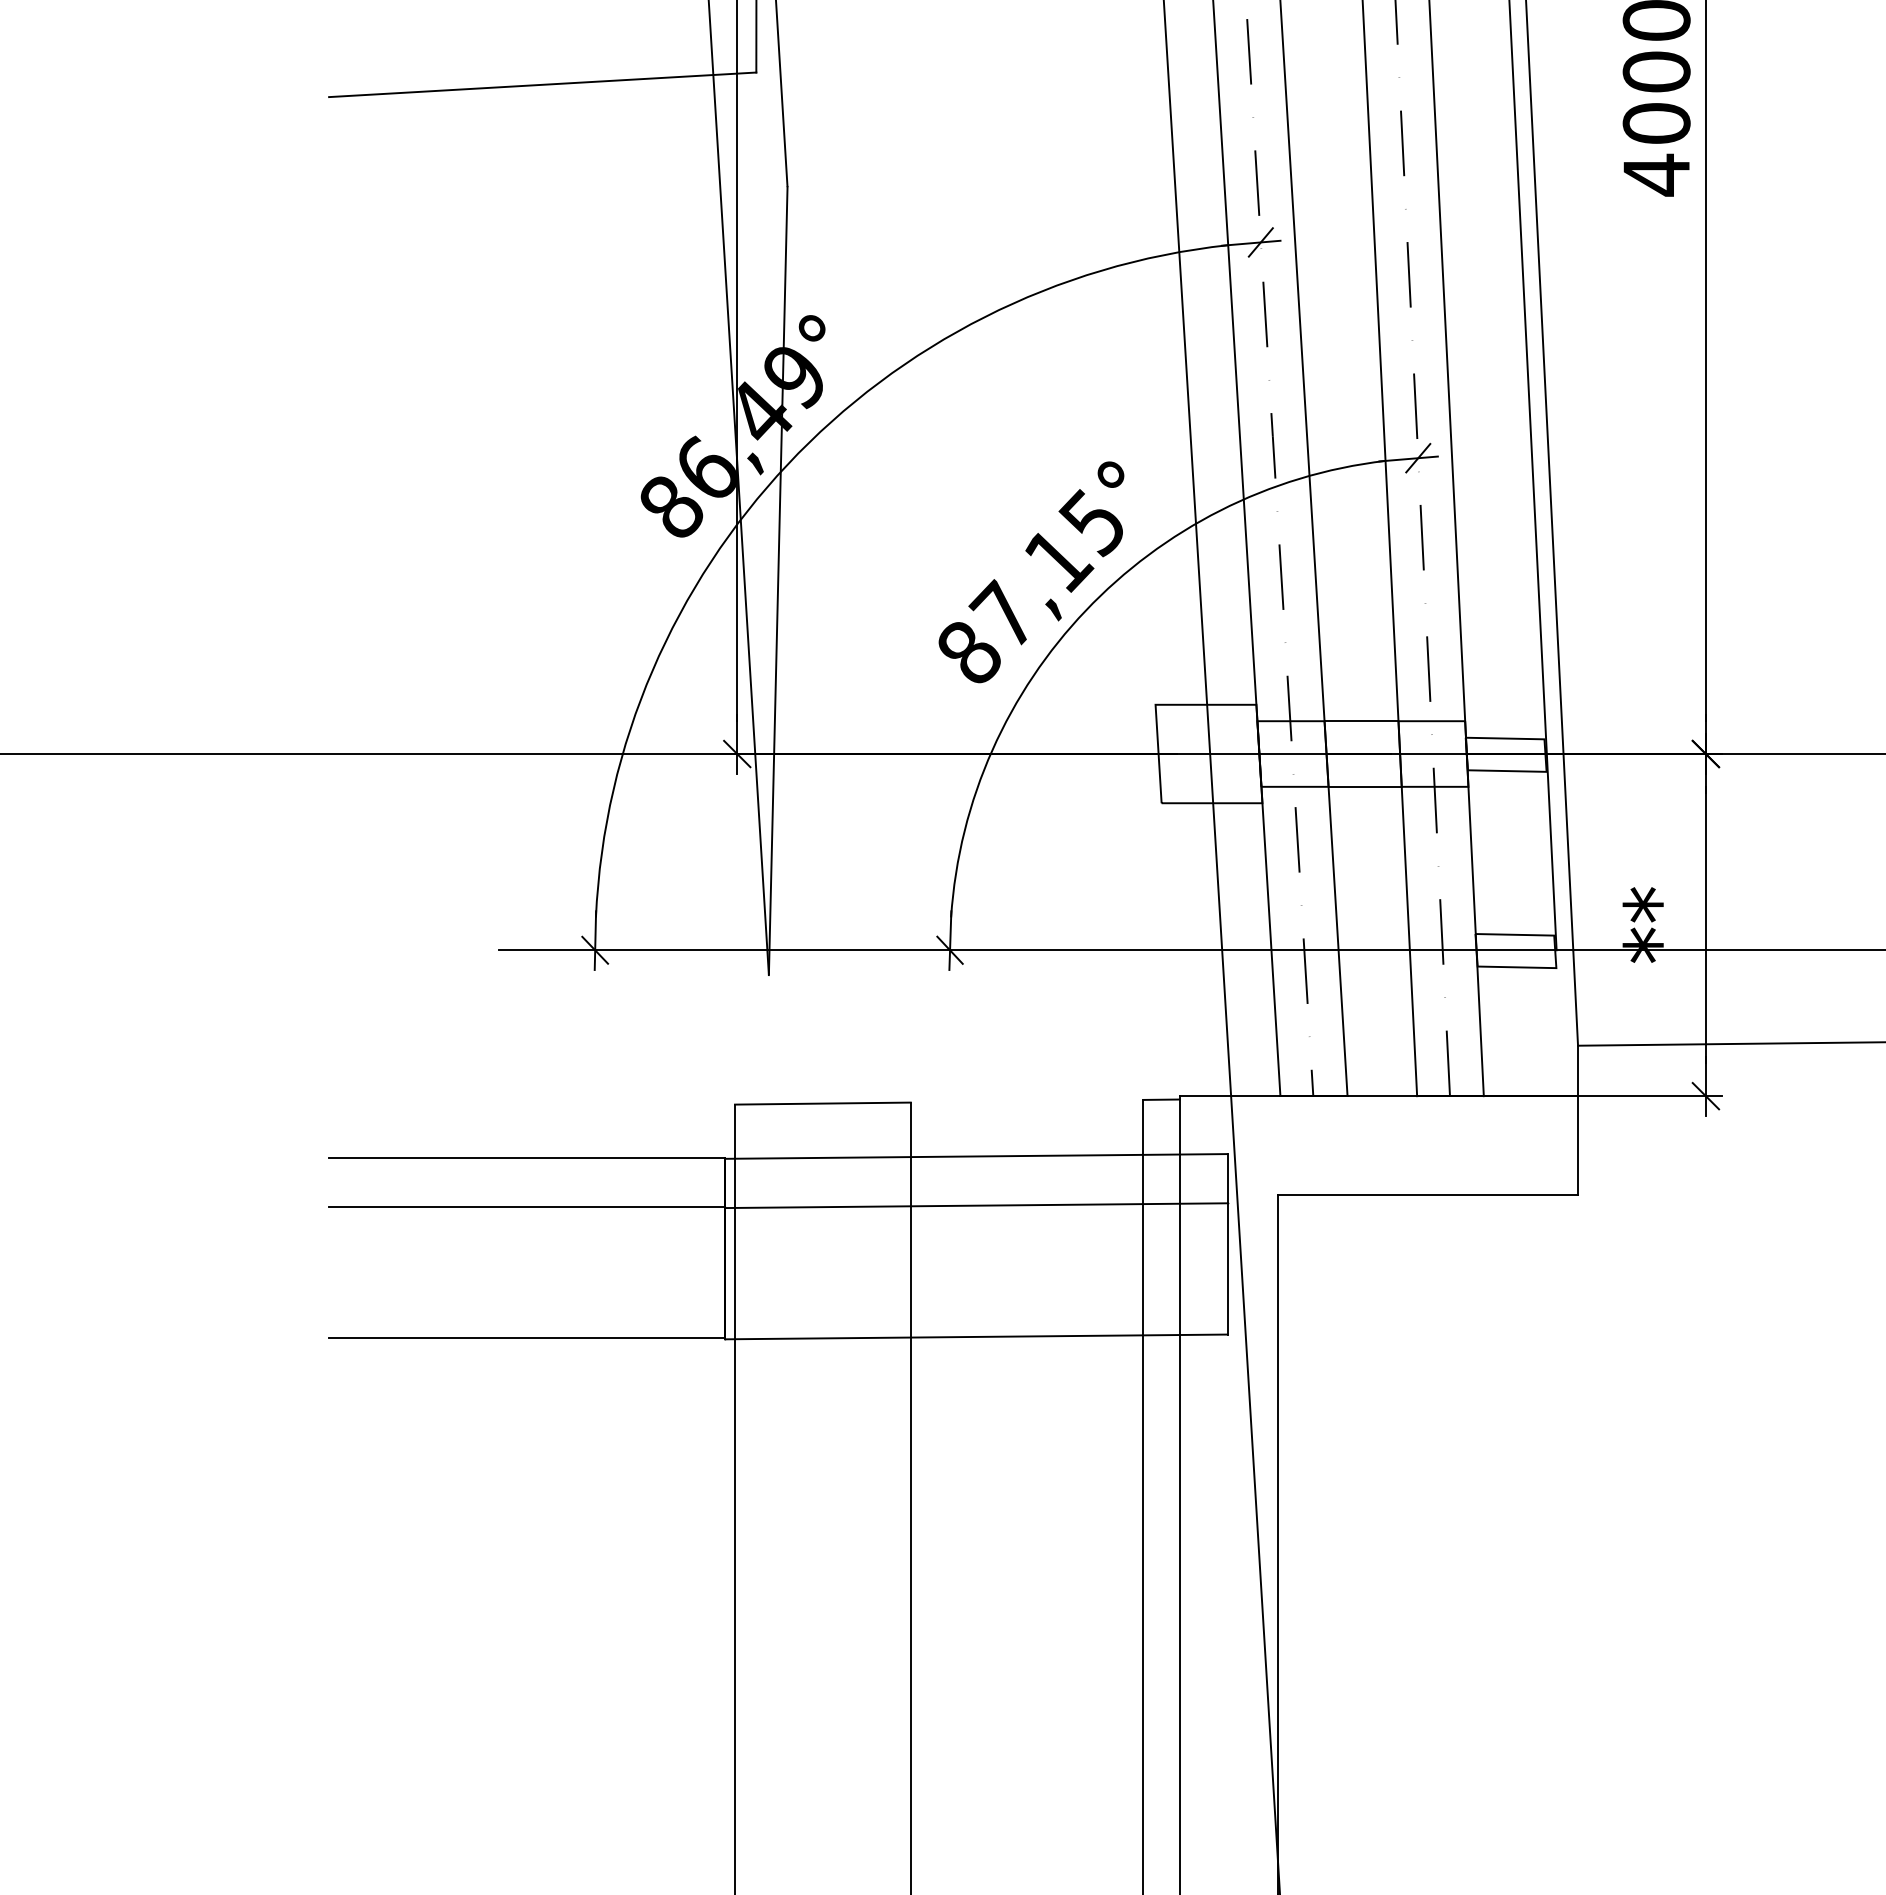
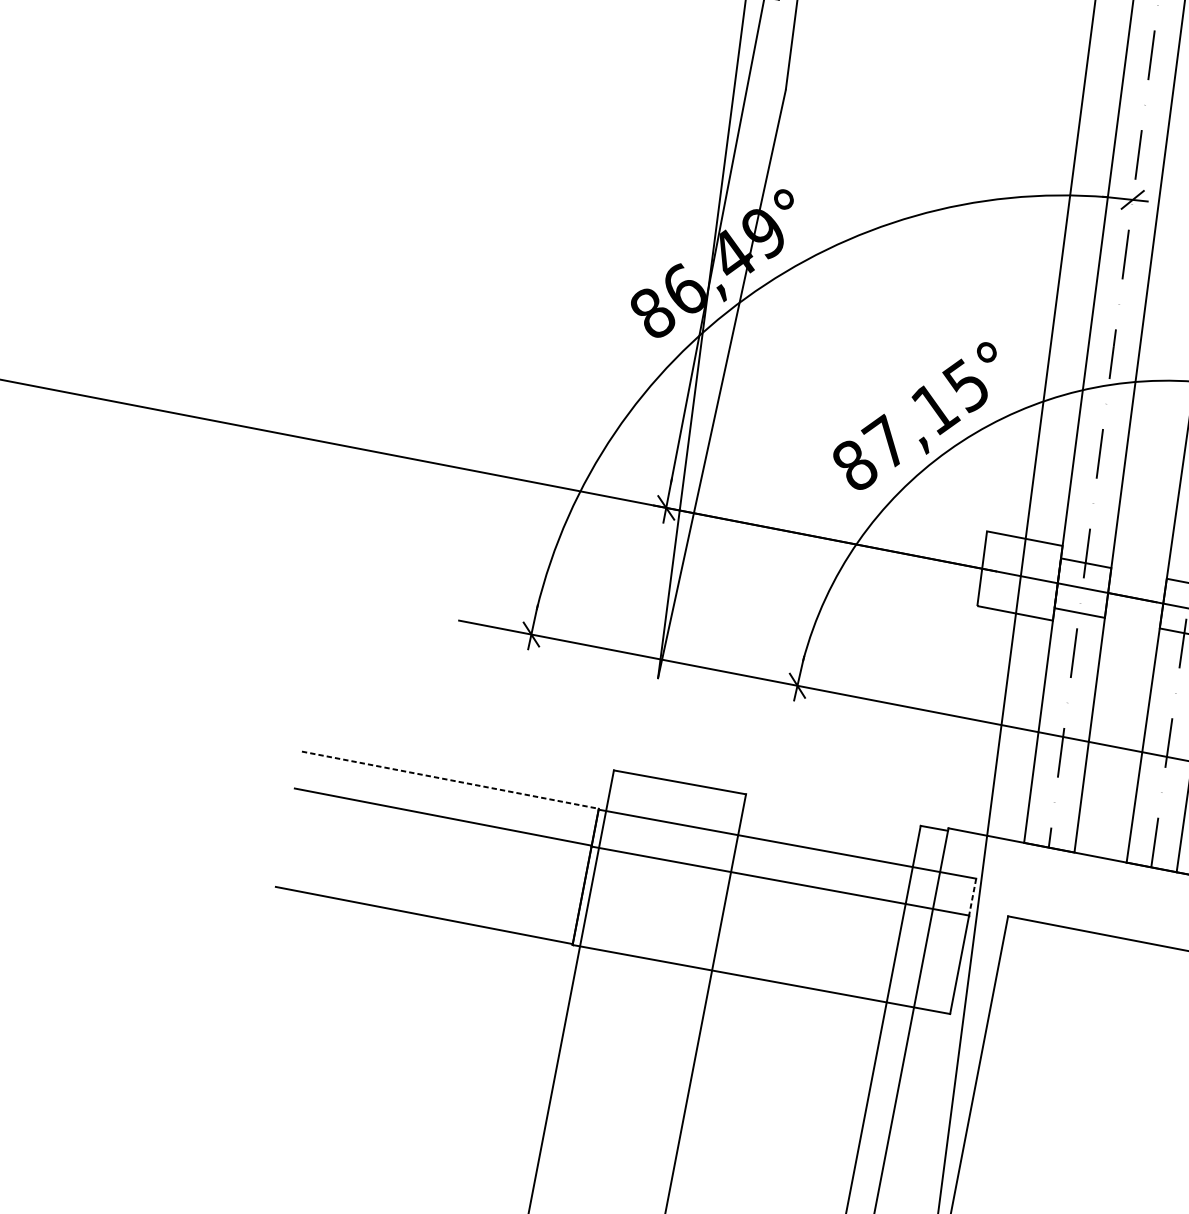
line: (1361, 721) -> (1139, 573), removed
line: (1364, 786) -> (1131, 622), removed
line: (527, 1157) -> (450, 780), solid -> dashed
line: (1227, 1178) -> (972, 896), solid -> dashed

